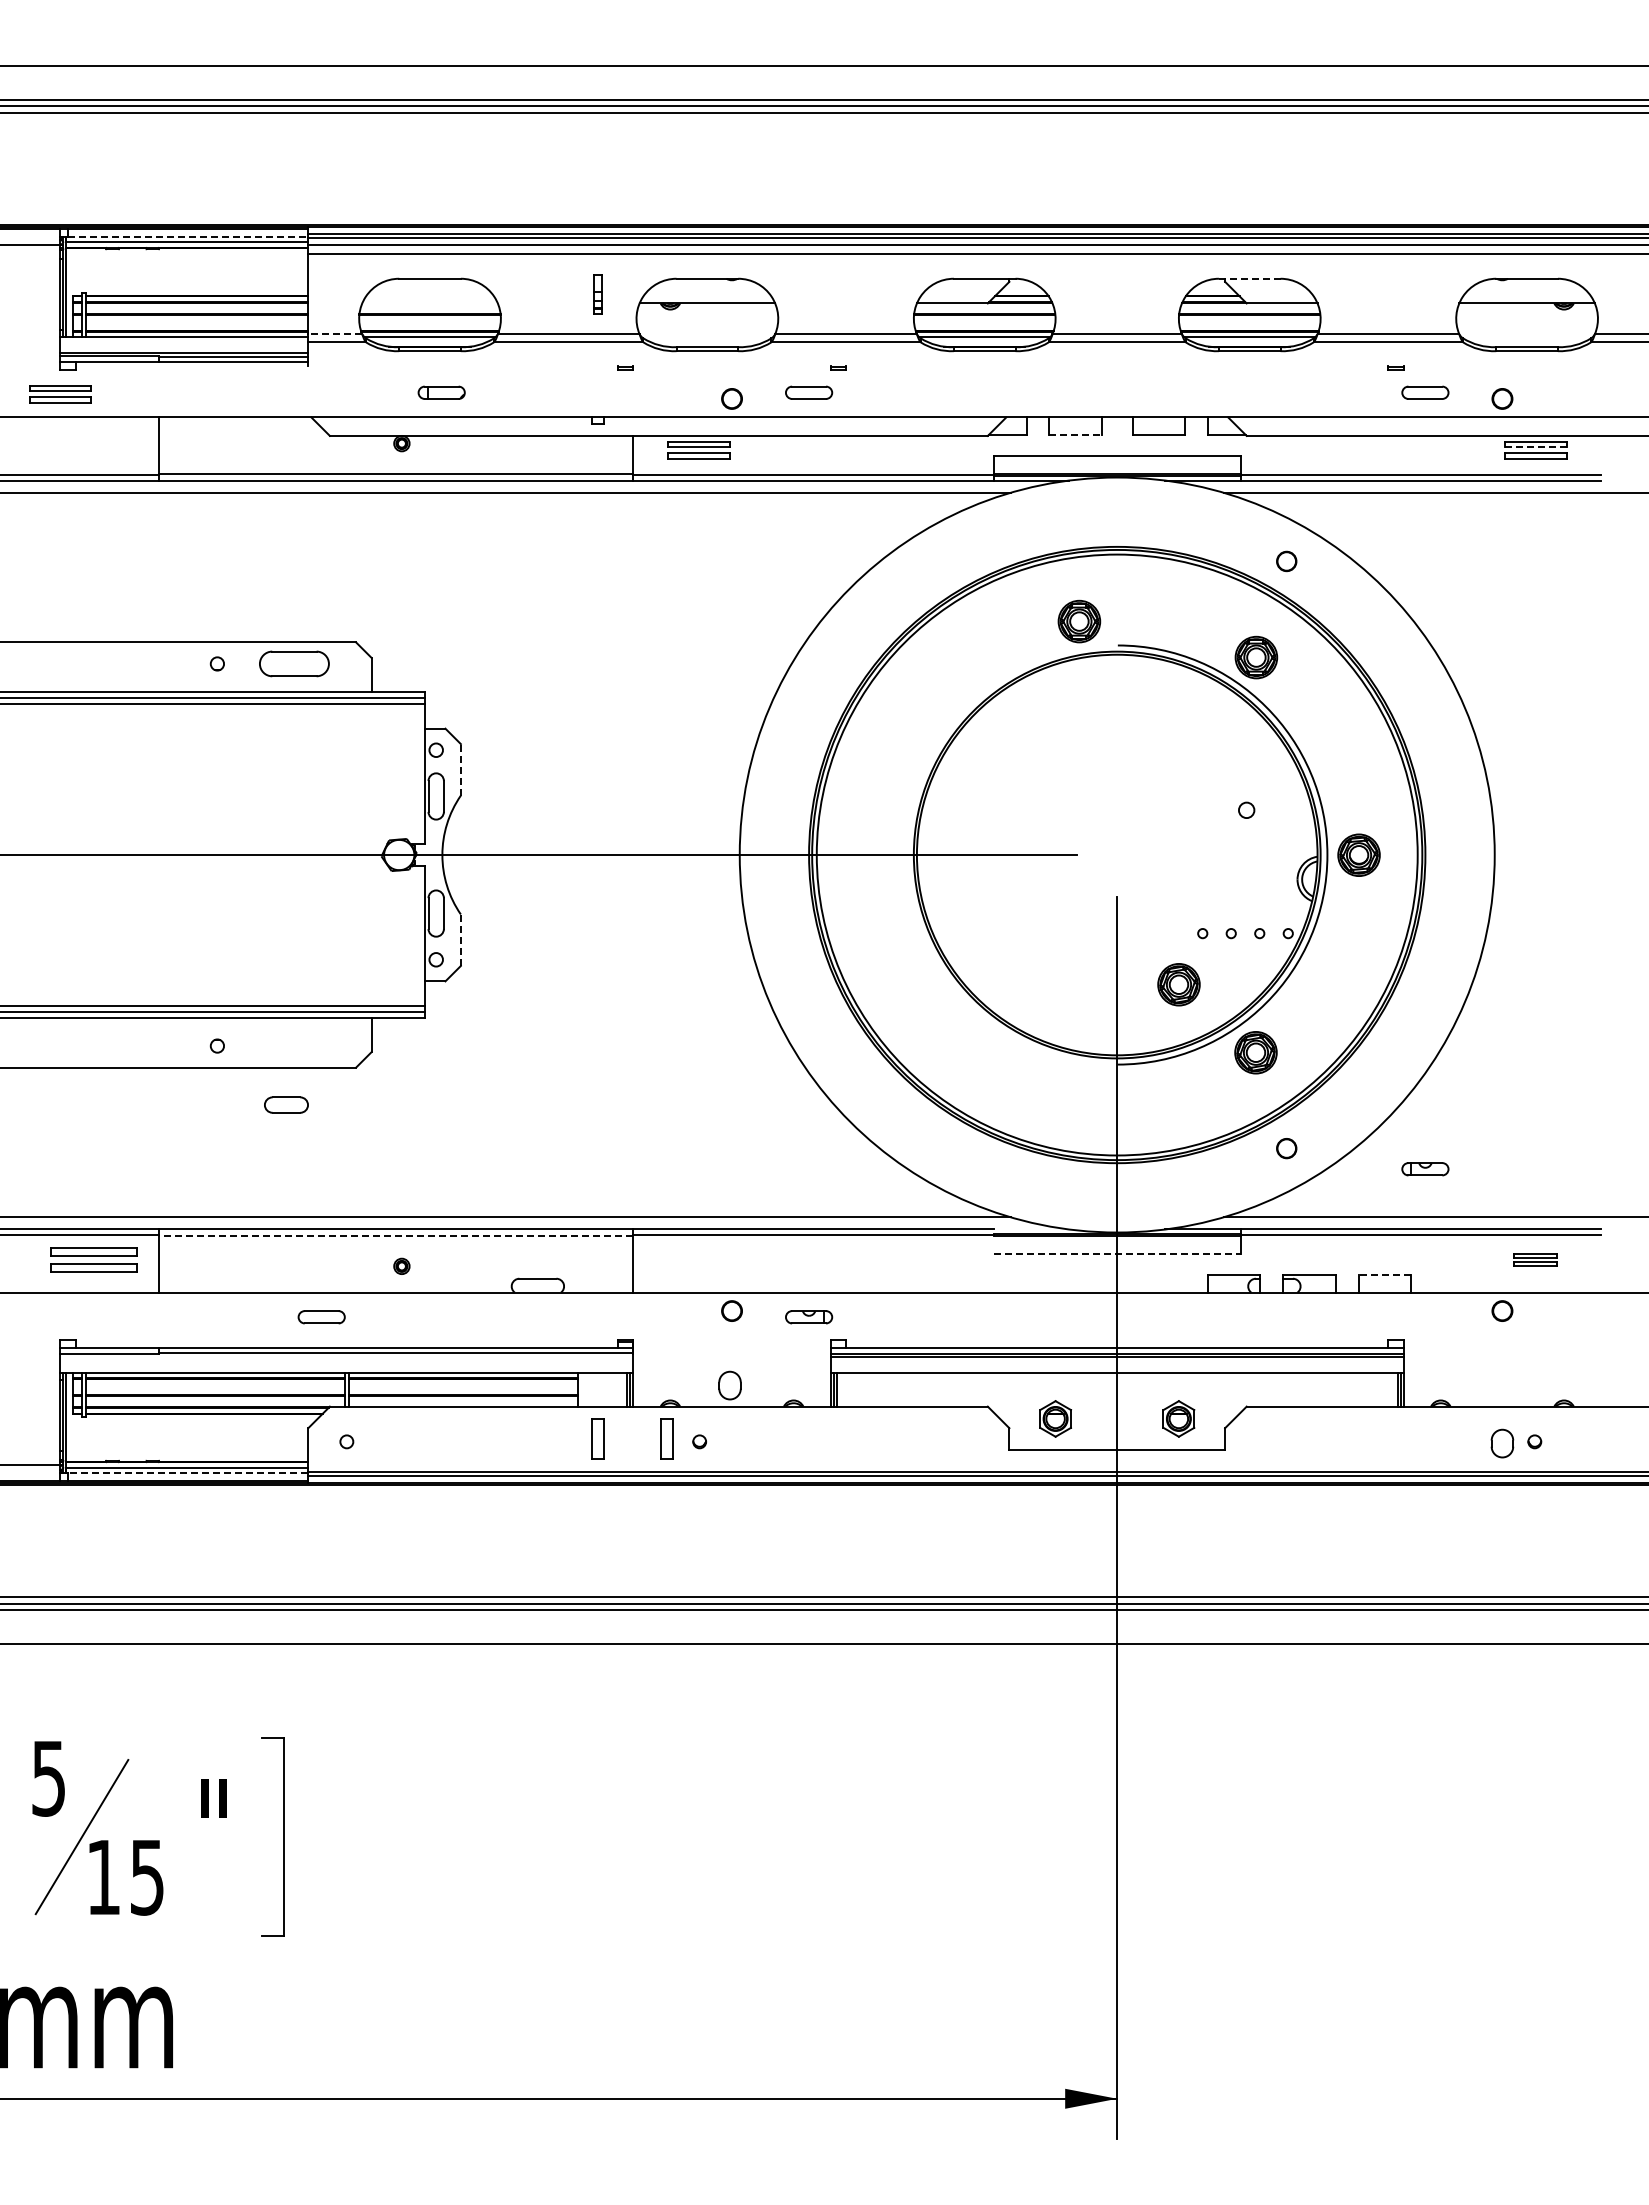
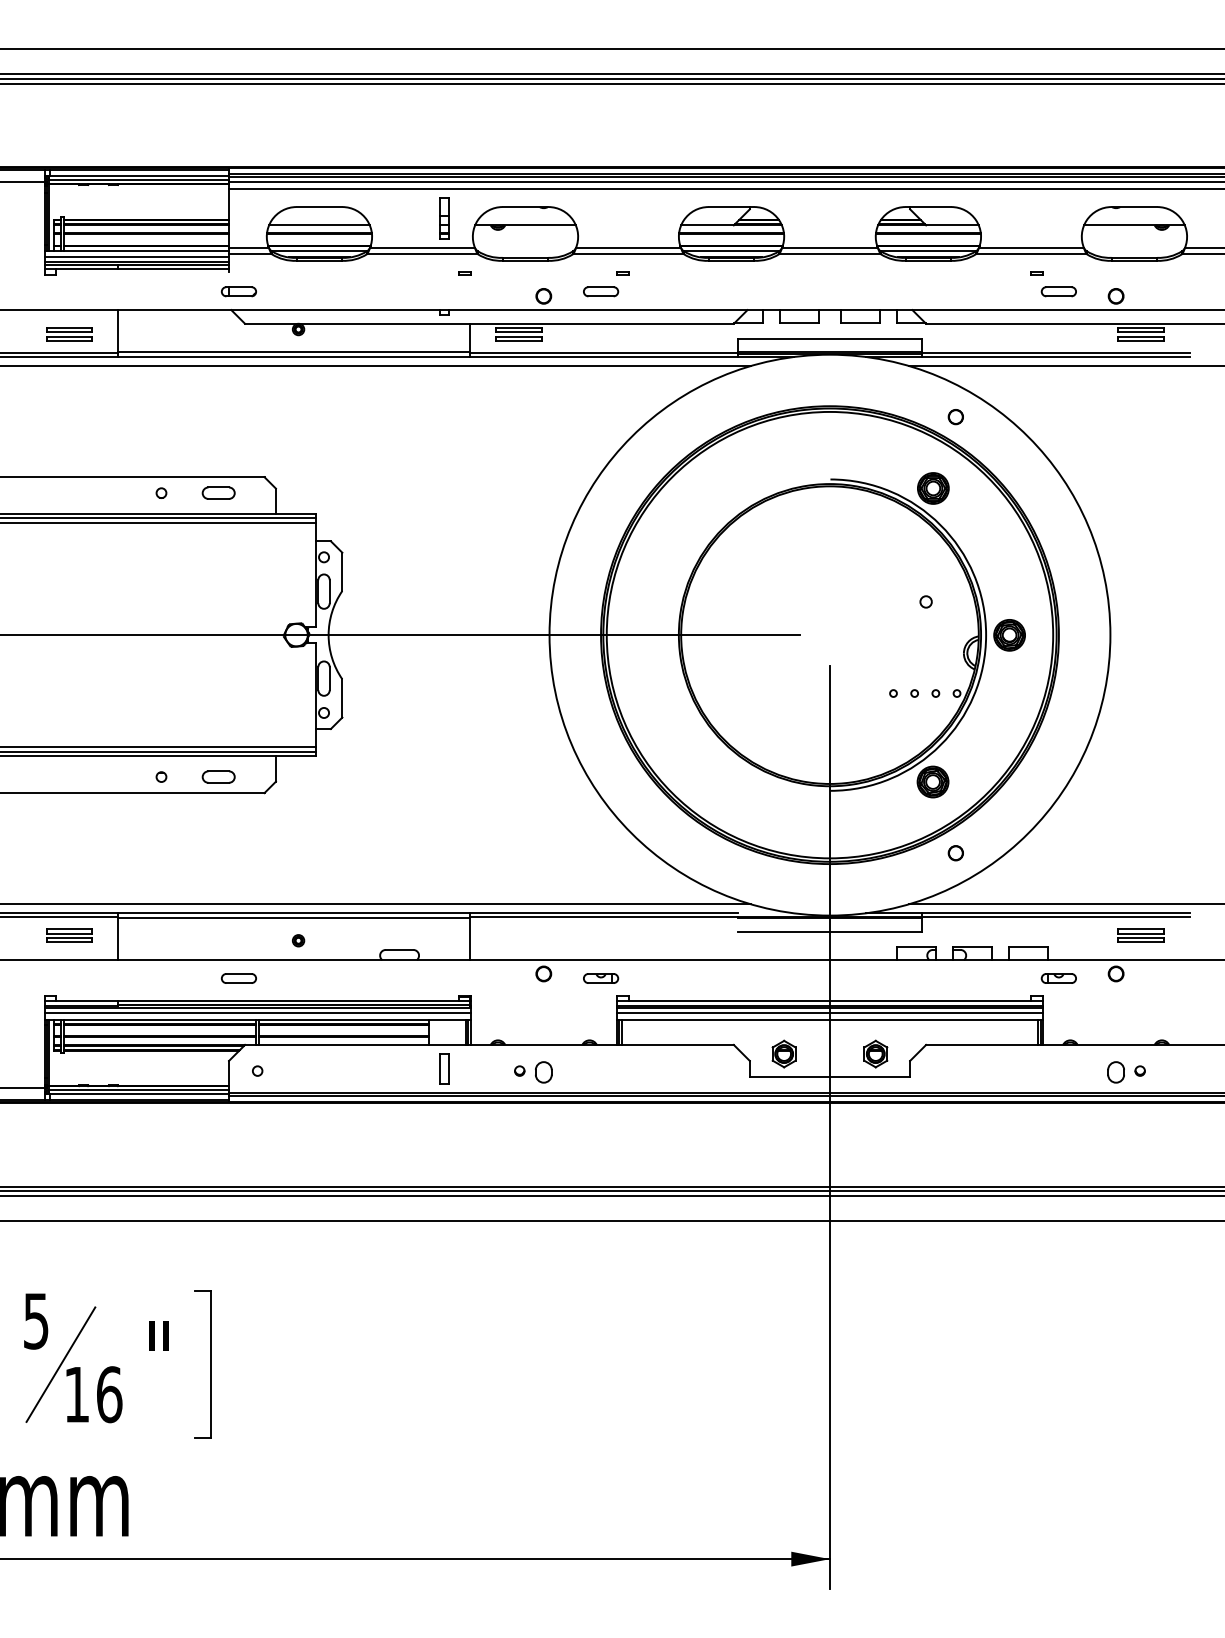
line: (188, 237) -> (140, 176), dashed -> solid
line: (1249, 278) -> (928, 206), dashed -> solid
part: (597, 293) -> (443, 217), size x1.43
line: (429, 303) -> (319, 225), added
line: (335, 334) -> (249, 248), dashed -> solid
line: (184, 346) -> (137, 257), added
part: (441, 392) -> (238, 291), moved
part: (60, 394) -> (69, 334), moved
line: (1076, 435) -> (799, 323), dashed -> solid
line: (1535, 447) -> (1140, 332), dashed -> solid
part: (1079, 621) -> (801, 461), removed
part: (294, 663) -> (218, 492), size x0.62
line: (460, 769) -> (342, 571), dashed -> solid
line: (460, 940) -> (342, 698), dashed -> solid
part: (1178, 984) -> (875, 731), removed
part: (286, 1104) -> (218, 776), moved
part: (1425, 1169) -> (1058, 978), moved
line: (395, 1235) -> (293, 917), dashed -> solid
line: (1117, 1254) -> (830, 931), dashed -> solid
part: (93, 1259) -> (69, 935), size x0.71
part: (1535, 1259) -> (1140, 935), size x1.43
line: (1384, 1274) -> (1028, 946), dashed -> solid
line: (346, 1357) -> (257, 1008), added
line: (346, 1363) -> (257, 1012), added
line: (1116, 1363) -> (829, 1012), added
part: (729, 1385) -> (543, 1072), moved
part: (666, 1438) -> (495, 1068), removed
line: (187, 1472) -> (139, 1093), dashed -> solid
text: (147, 1877) -> (109, 1394), 15 -> 16

